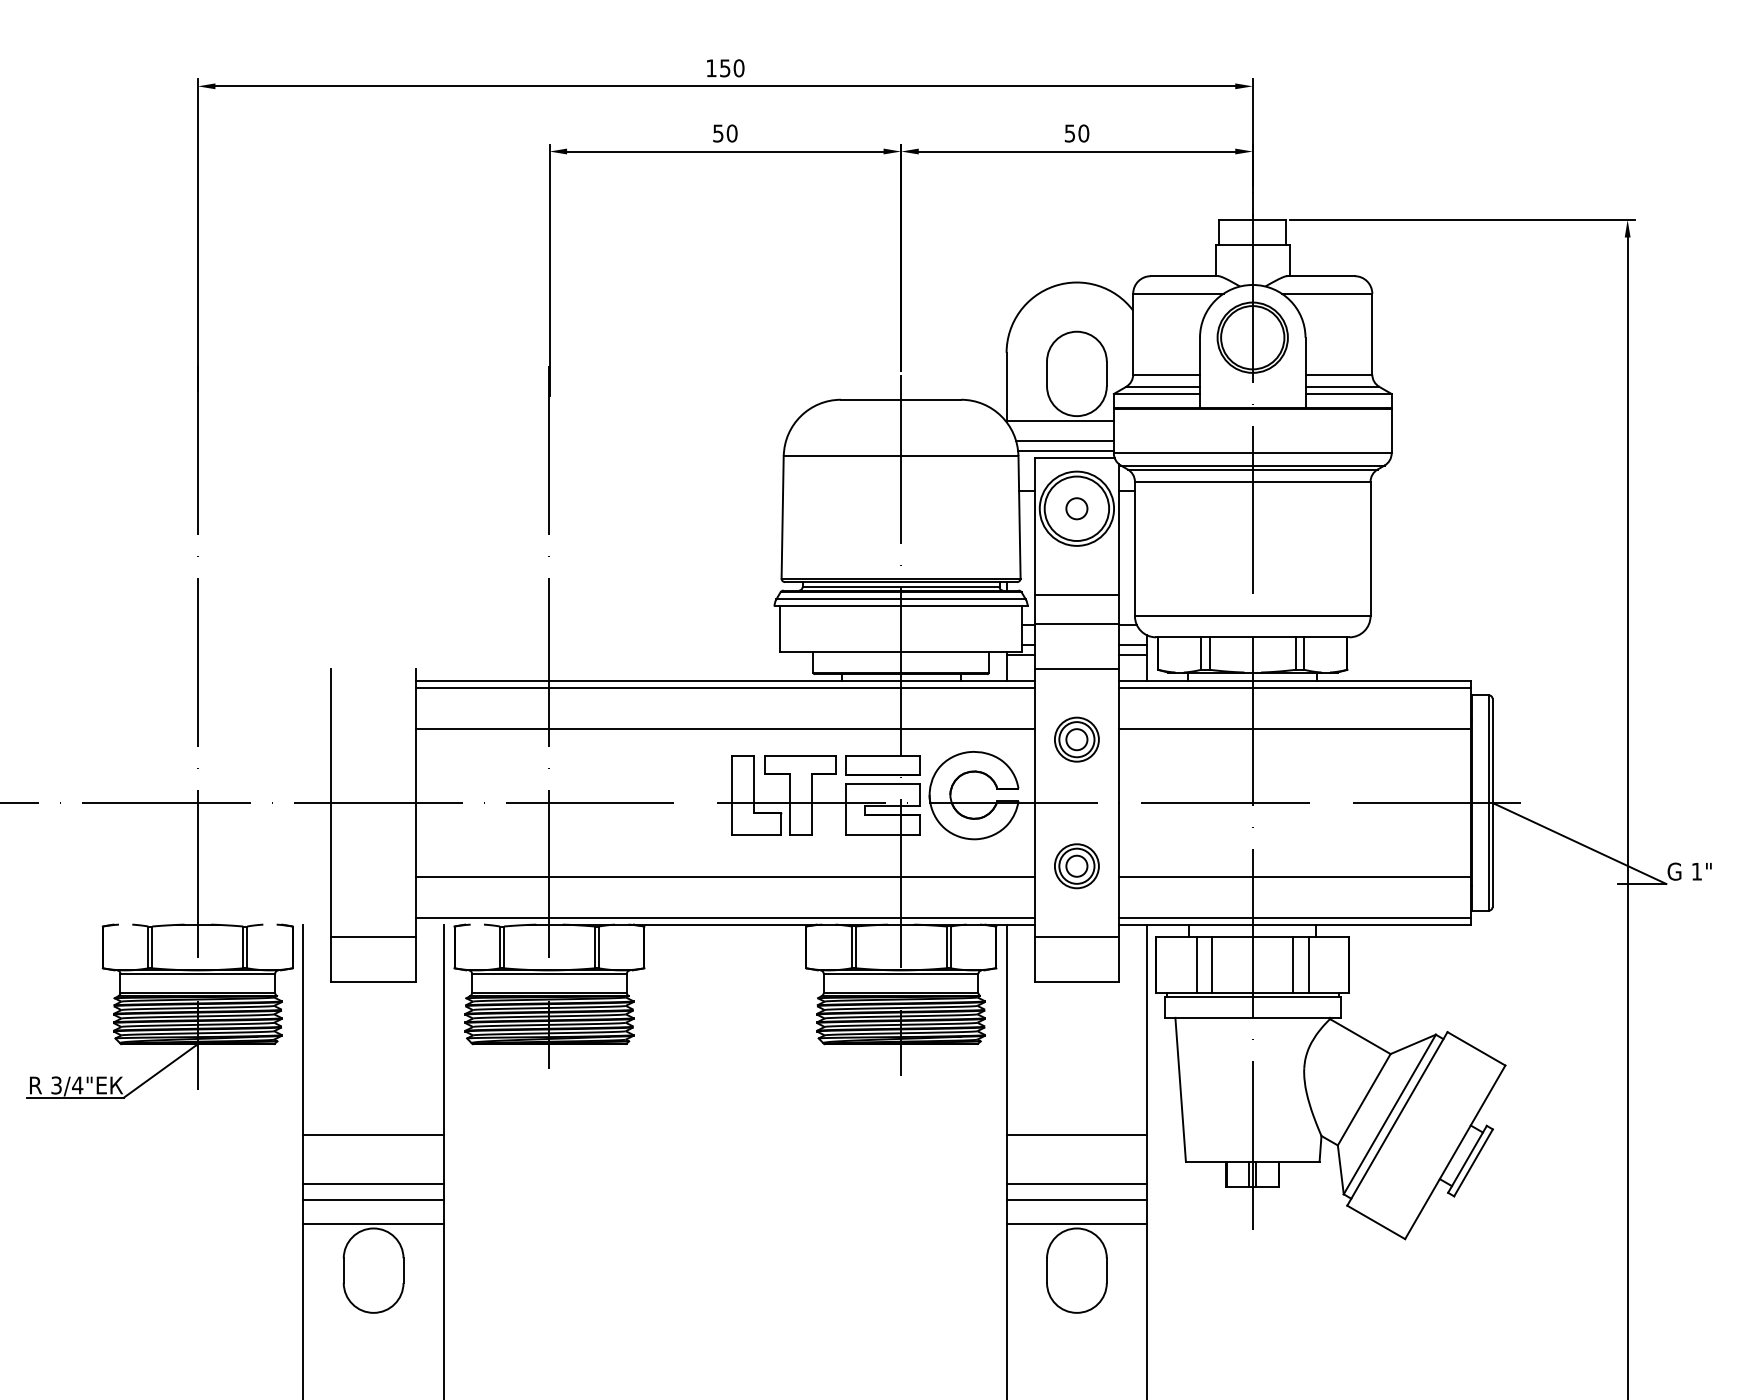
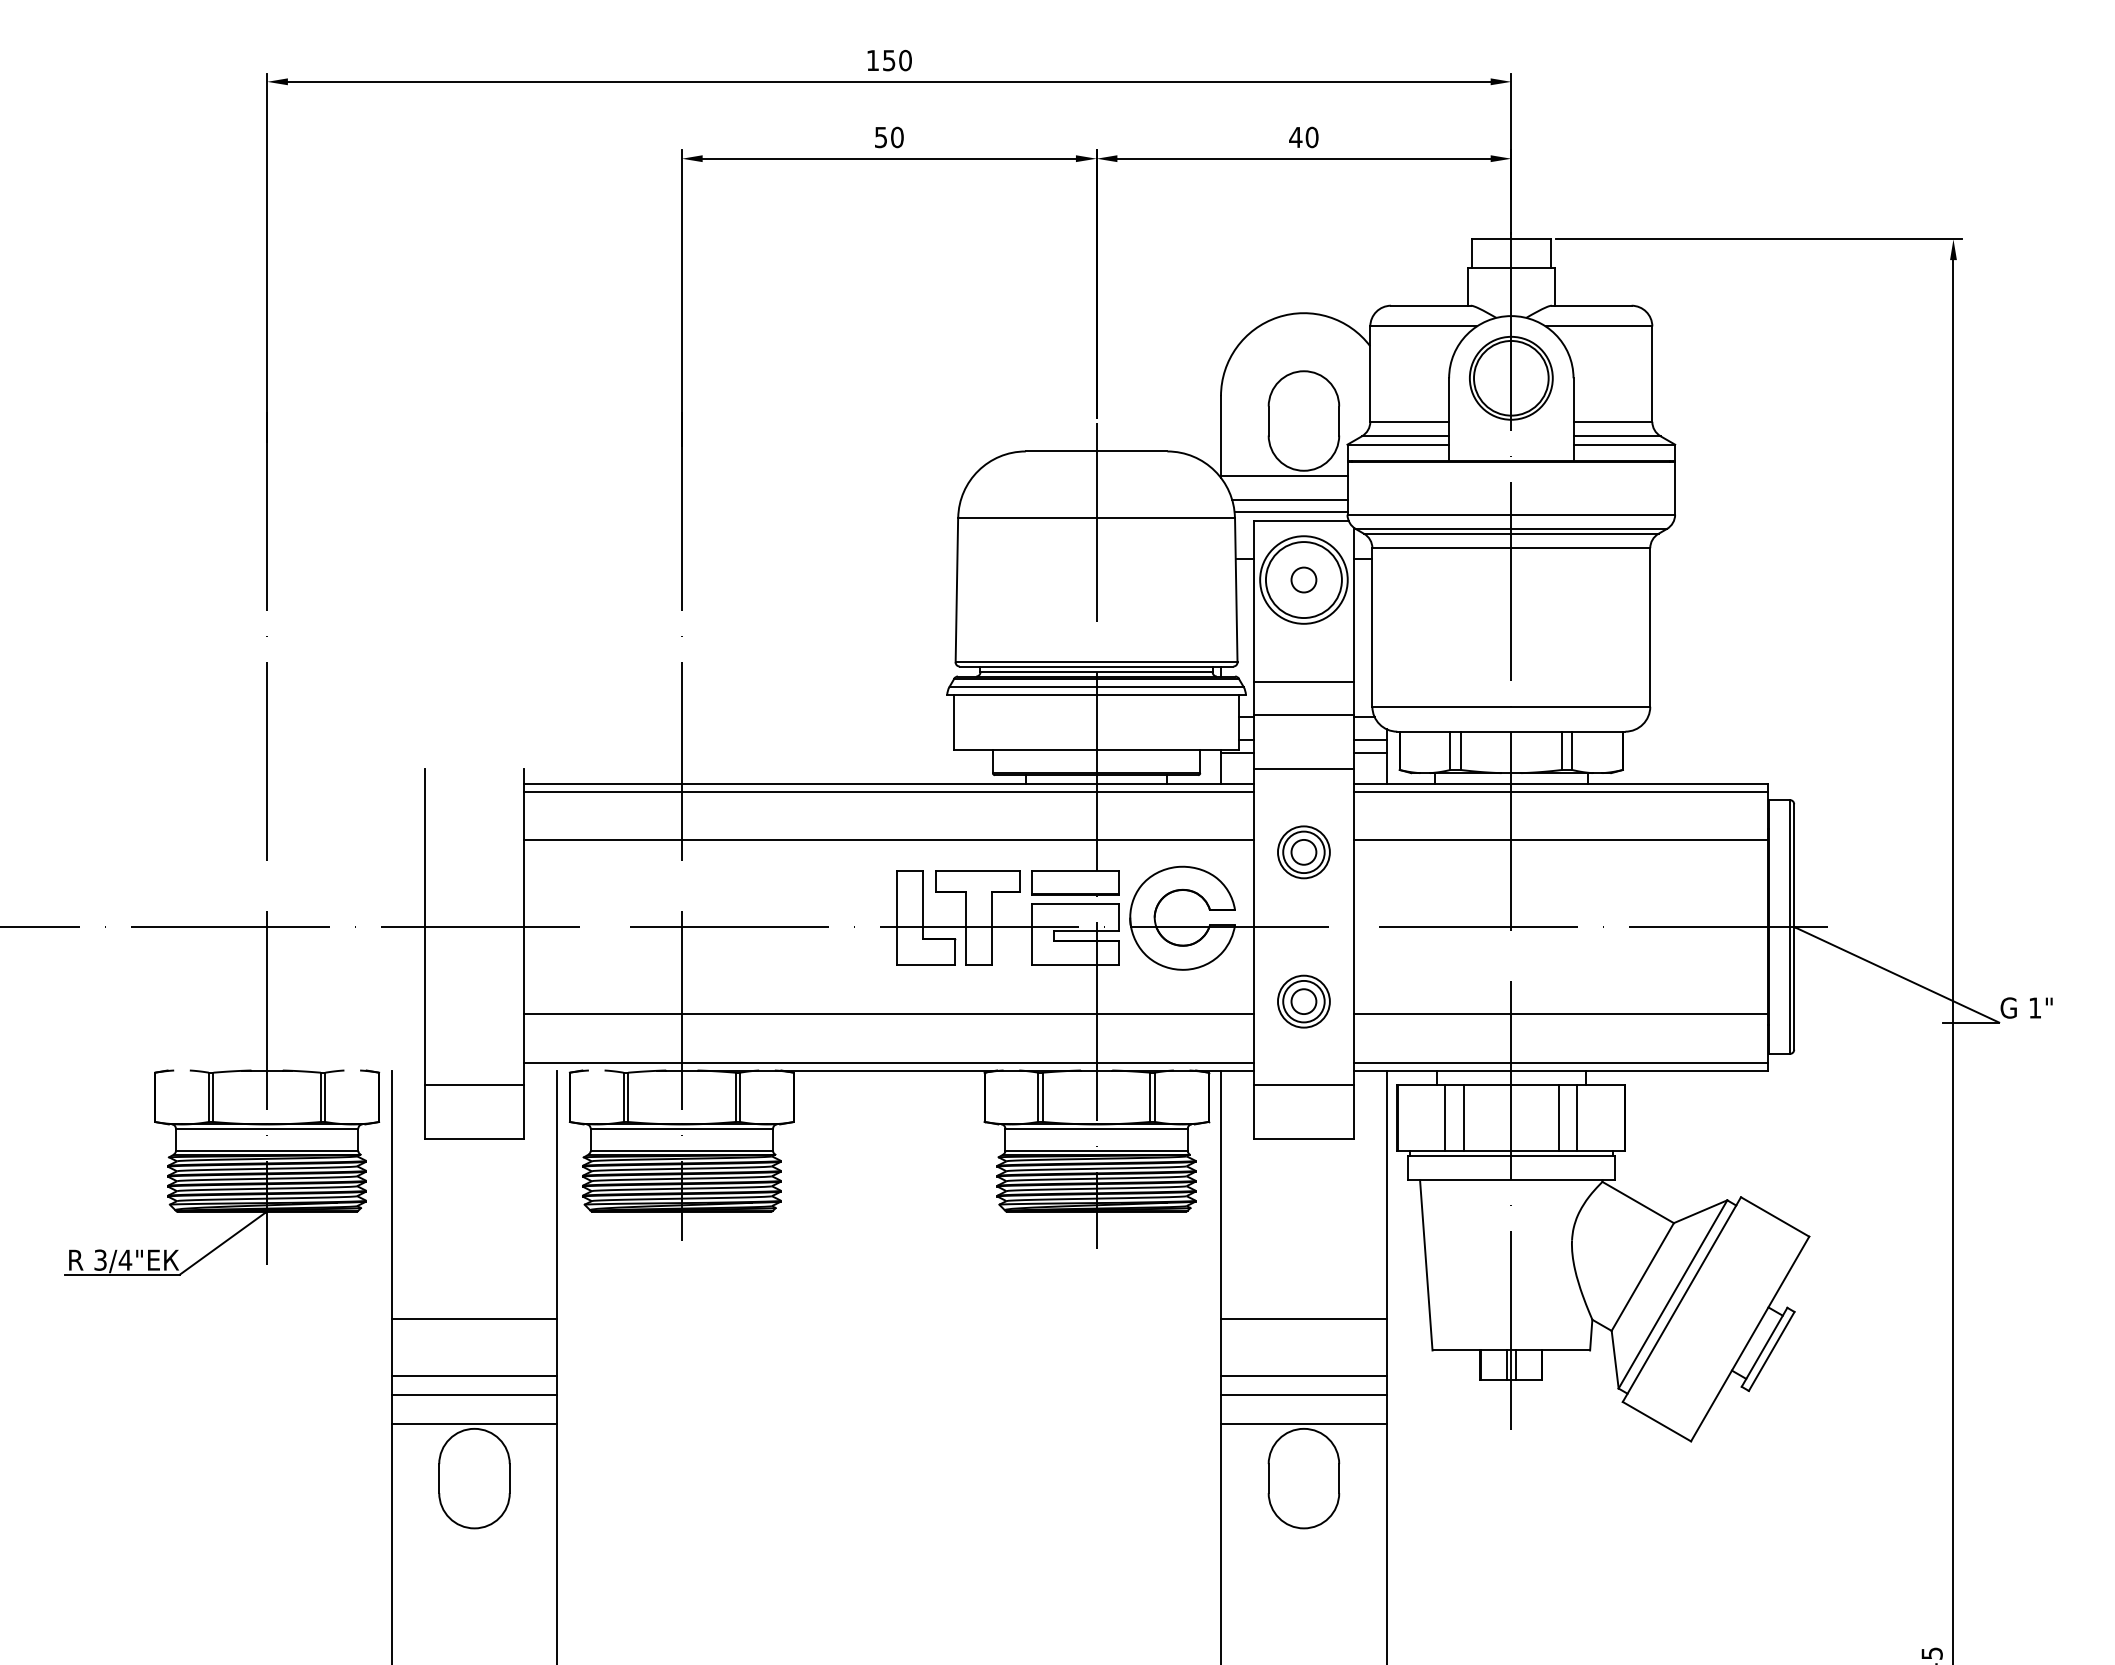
text: (1069, 133) -> (1295, 137), 50 -> 40

